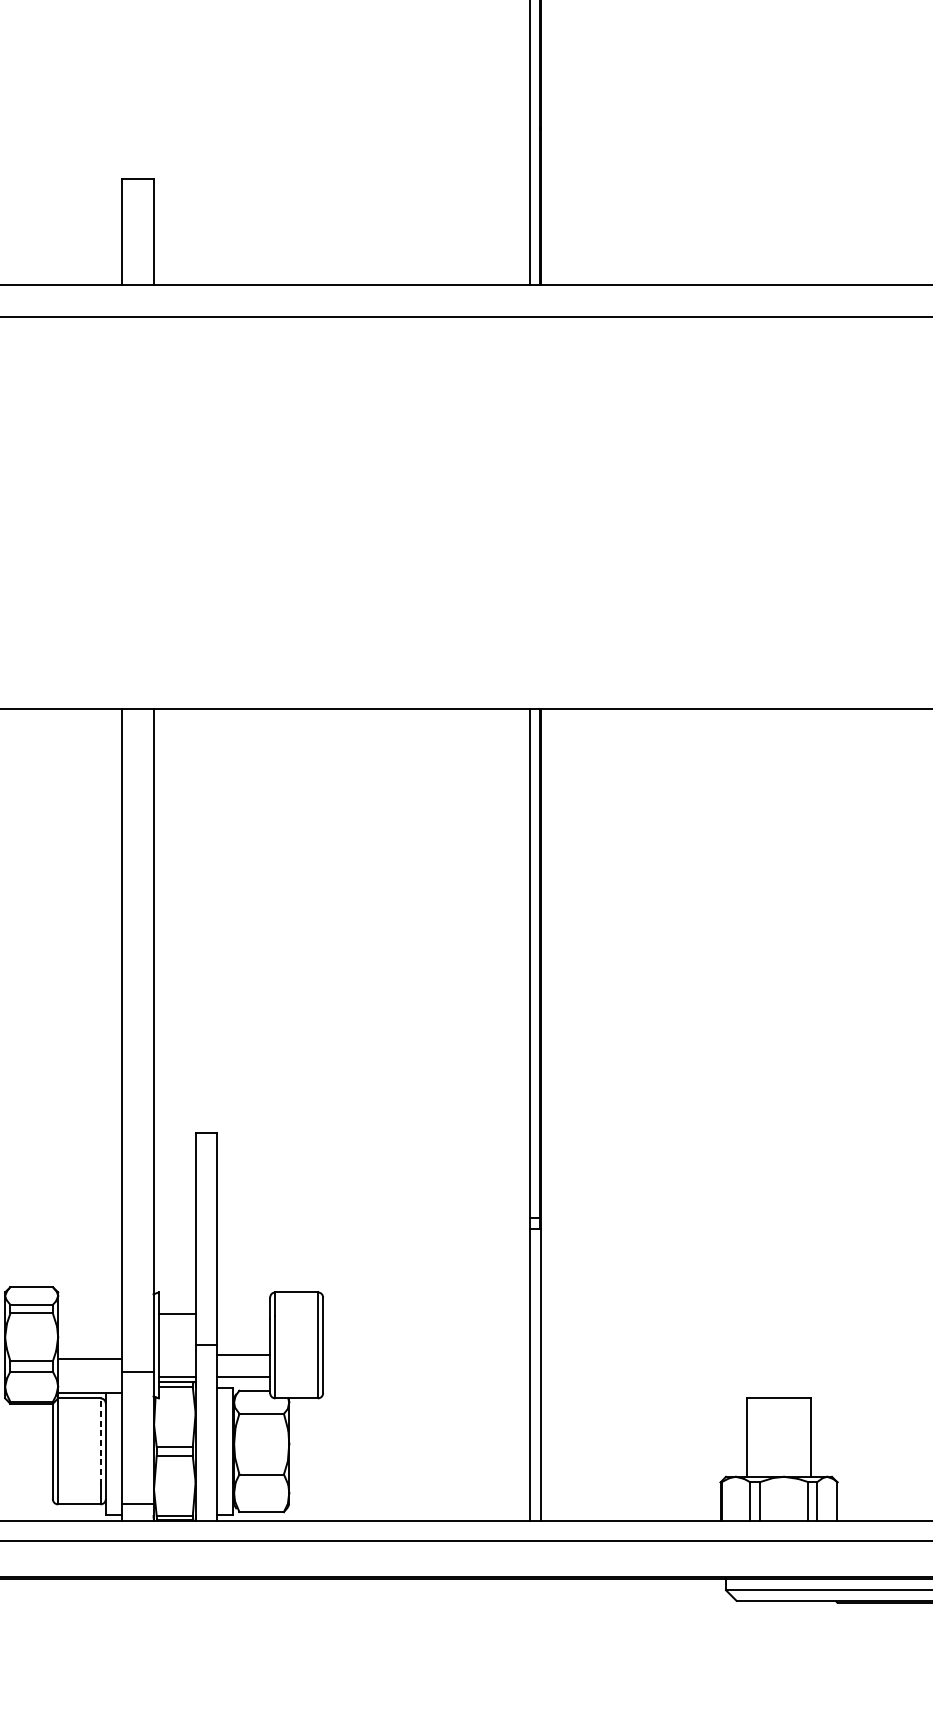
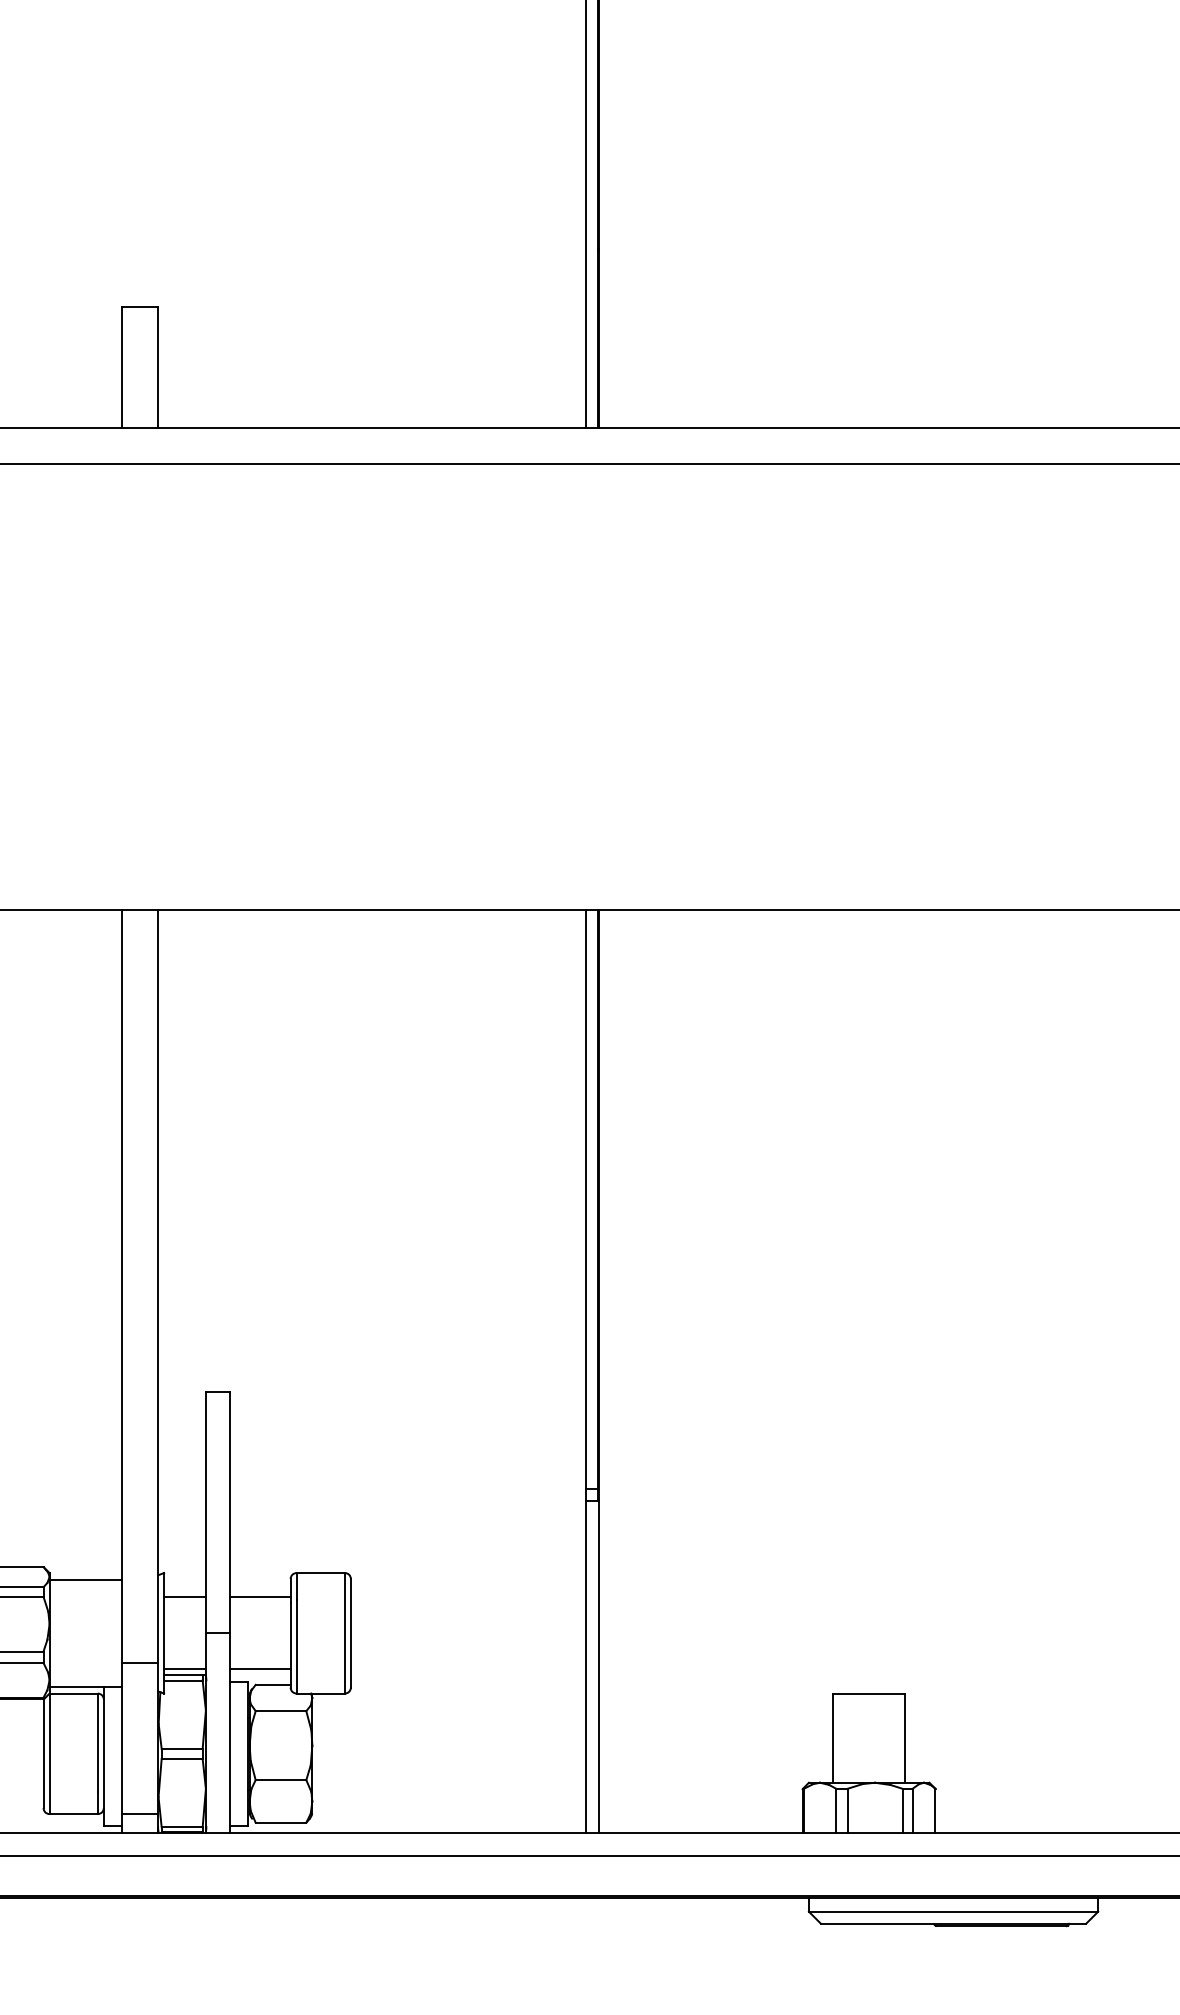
line: (243, 1355) -> (260, 1597), moved
line: (89, 1358) -> (85, 1579), moved
line: (100, 1441) -> (97, 1742), dashed -> solid

